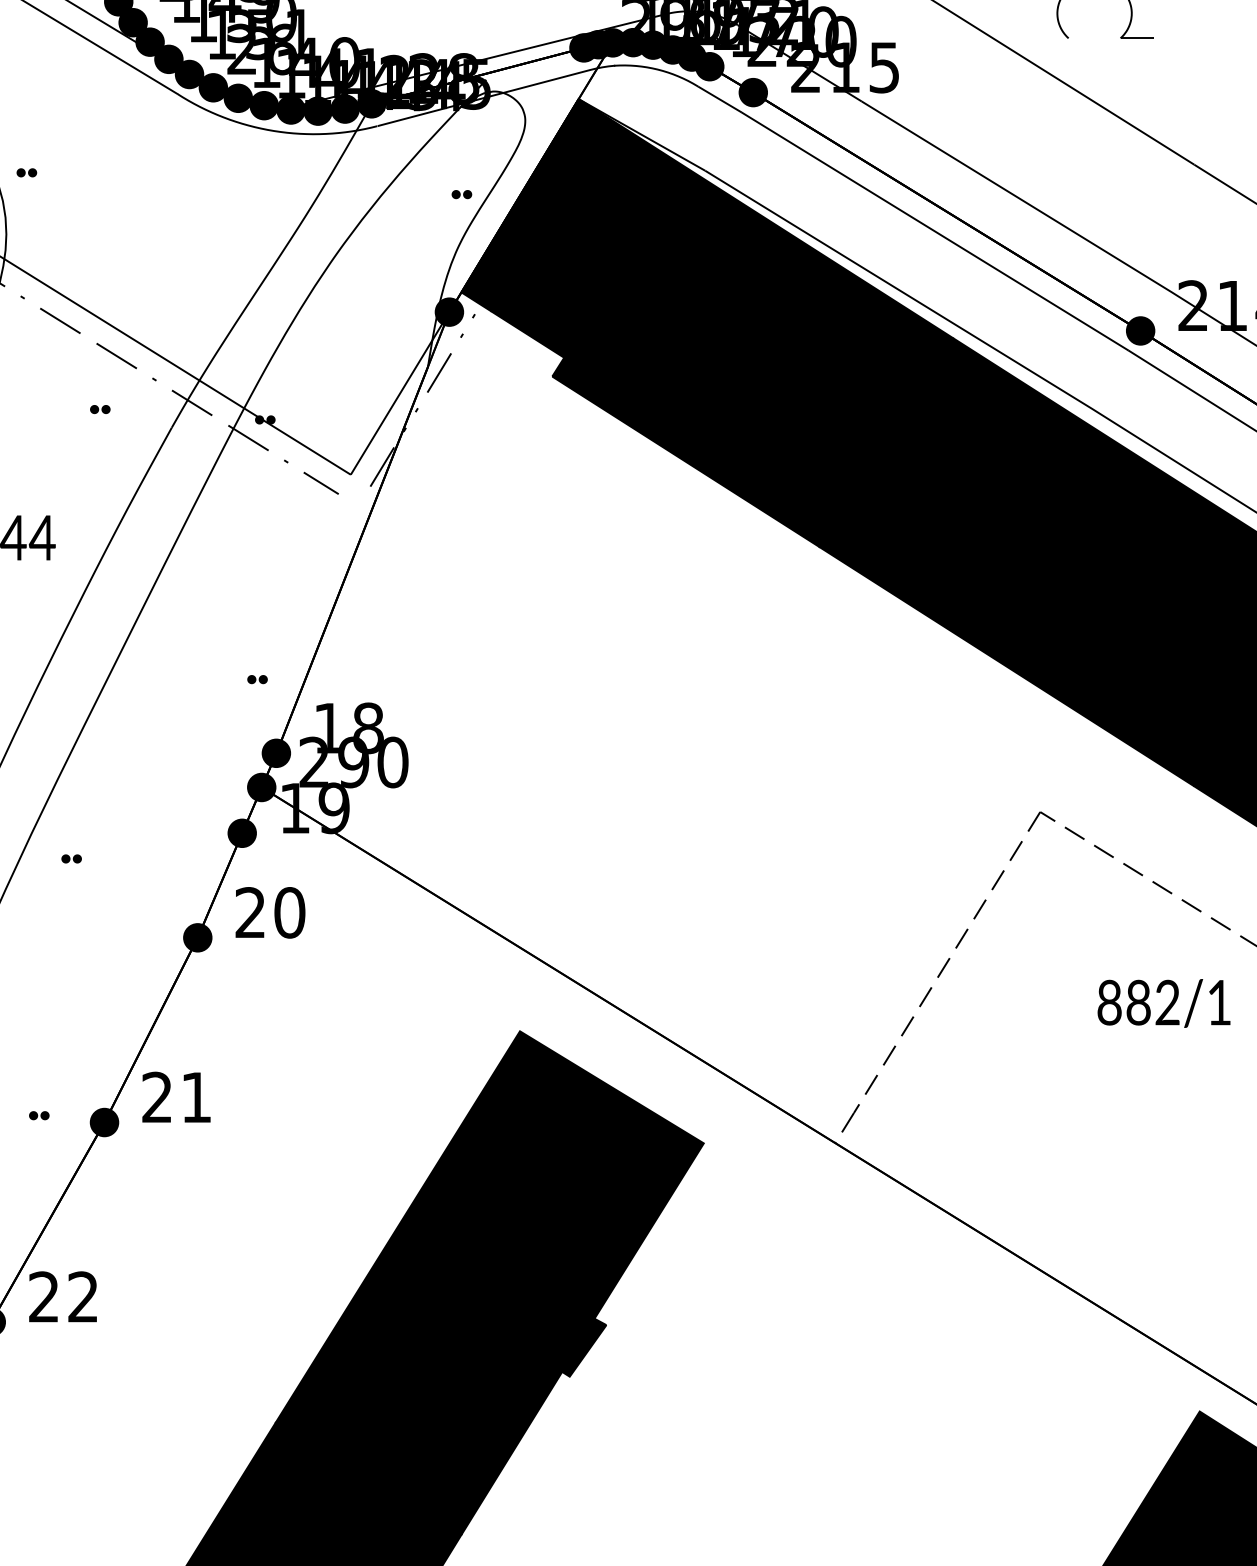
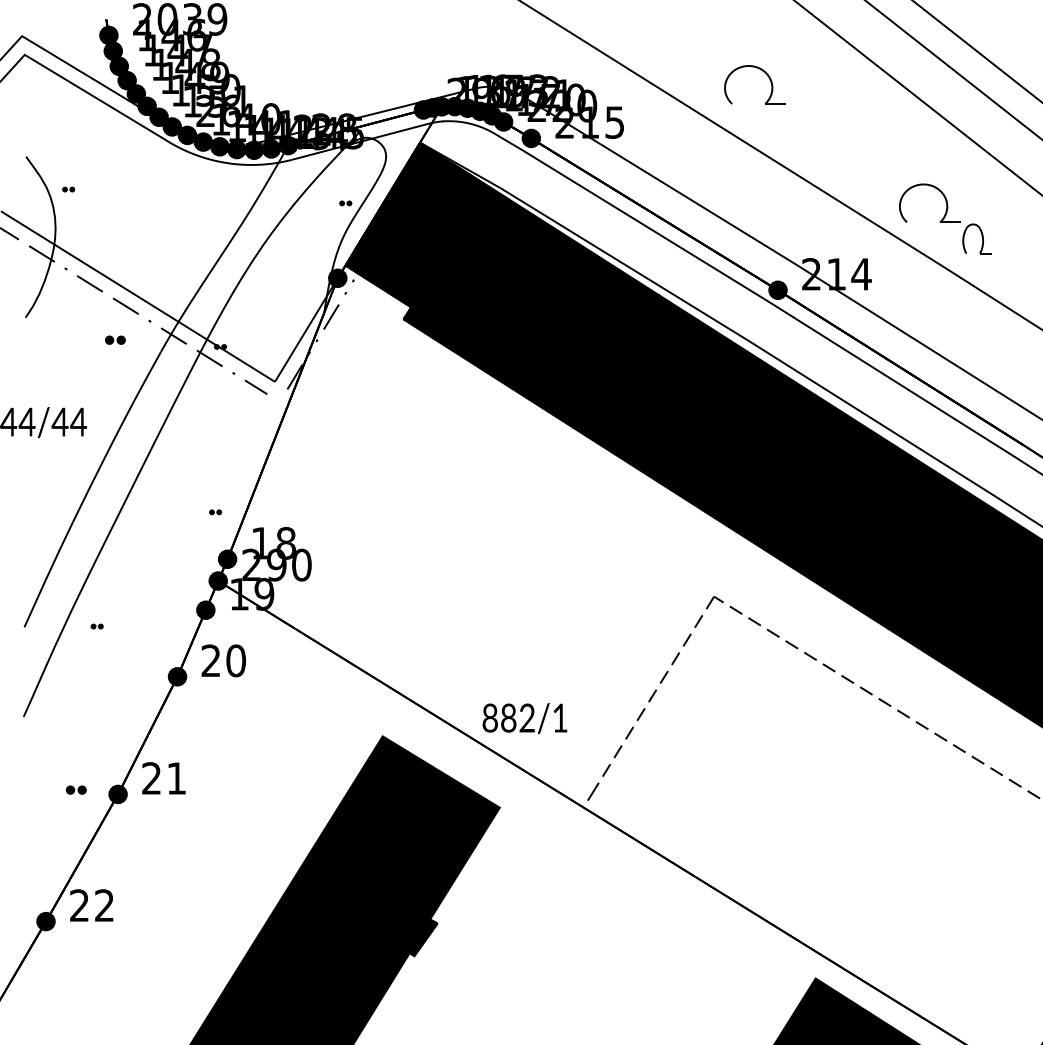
part: (100, 409) -> (115, 340), size x1.6
text: (1163, 1003) -> (524, 718), moved
part: (39, 1114) -> (76, 789), size x1.6

